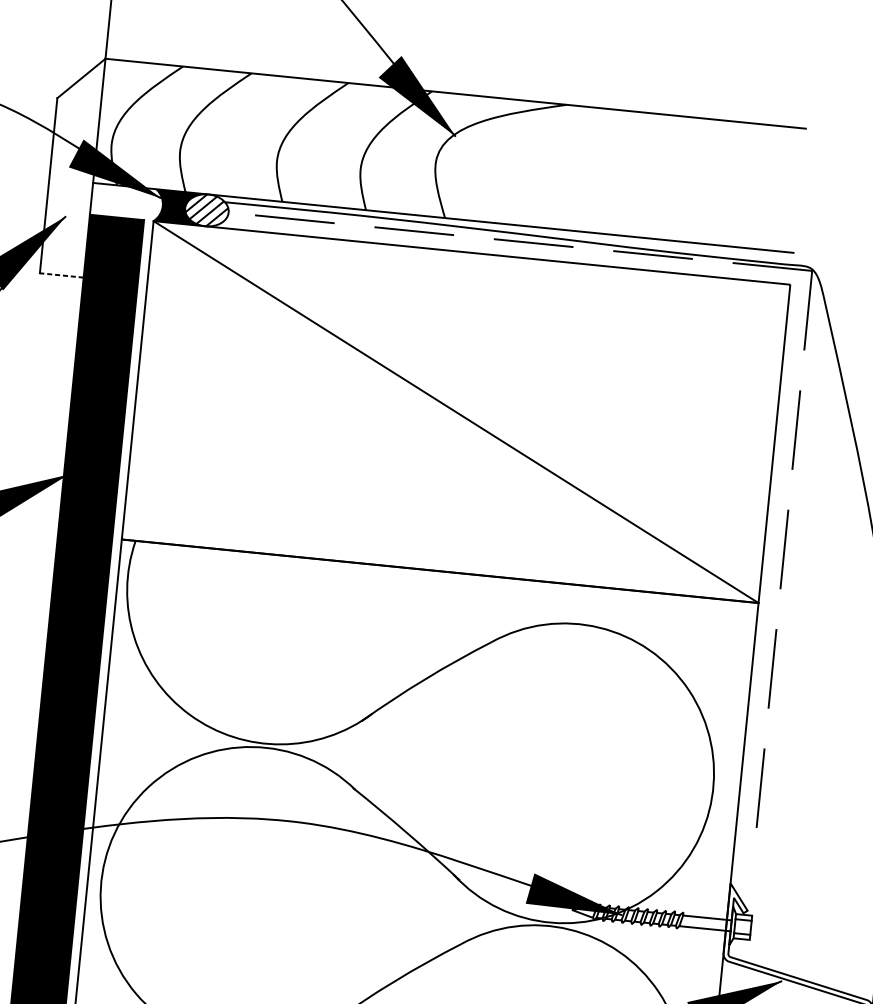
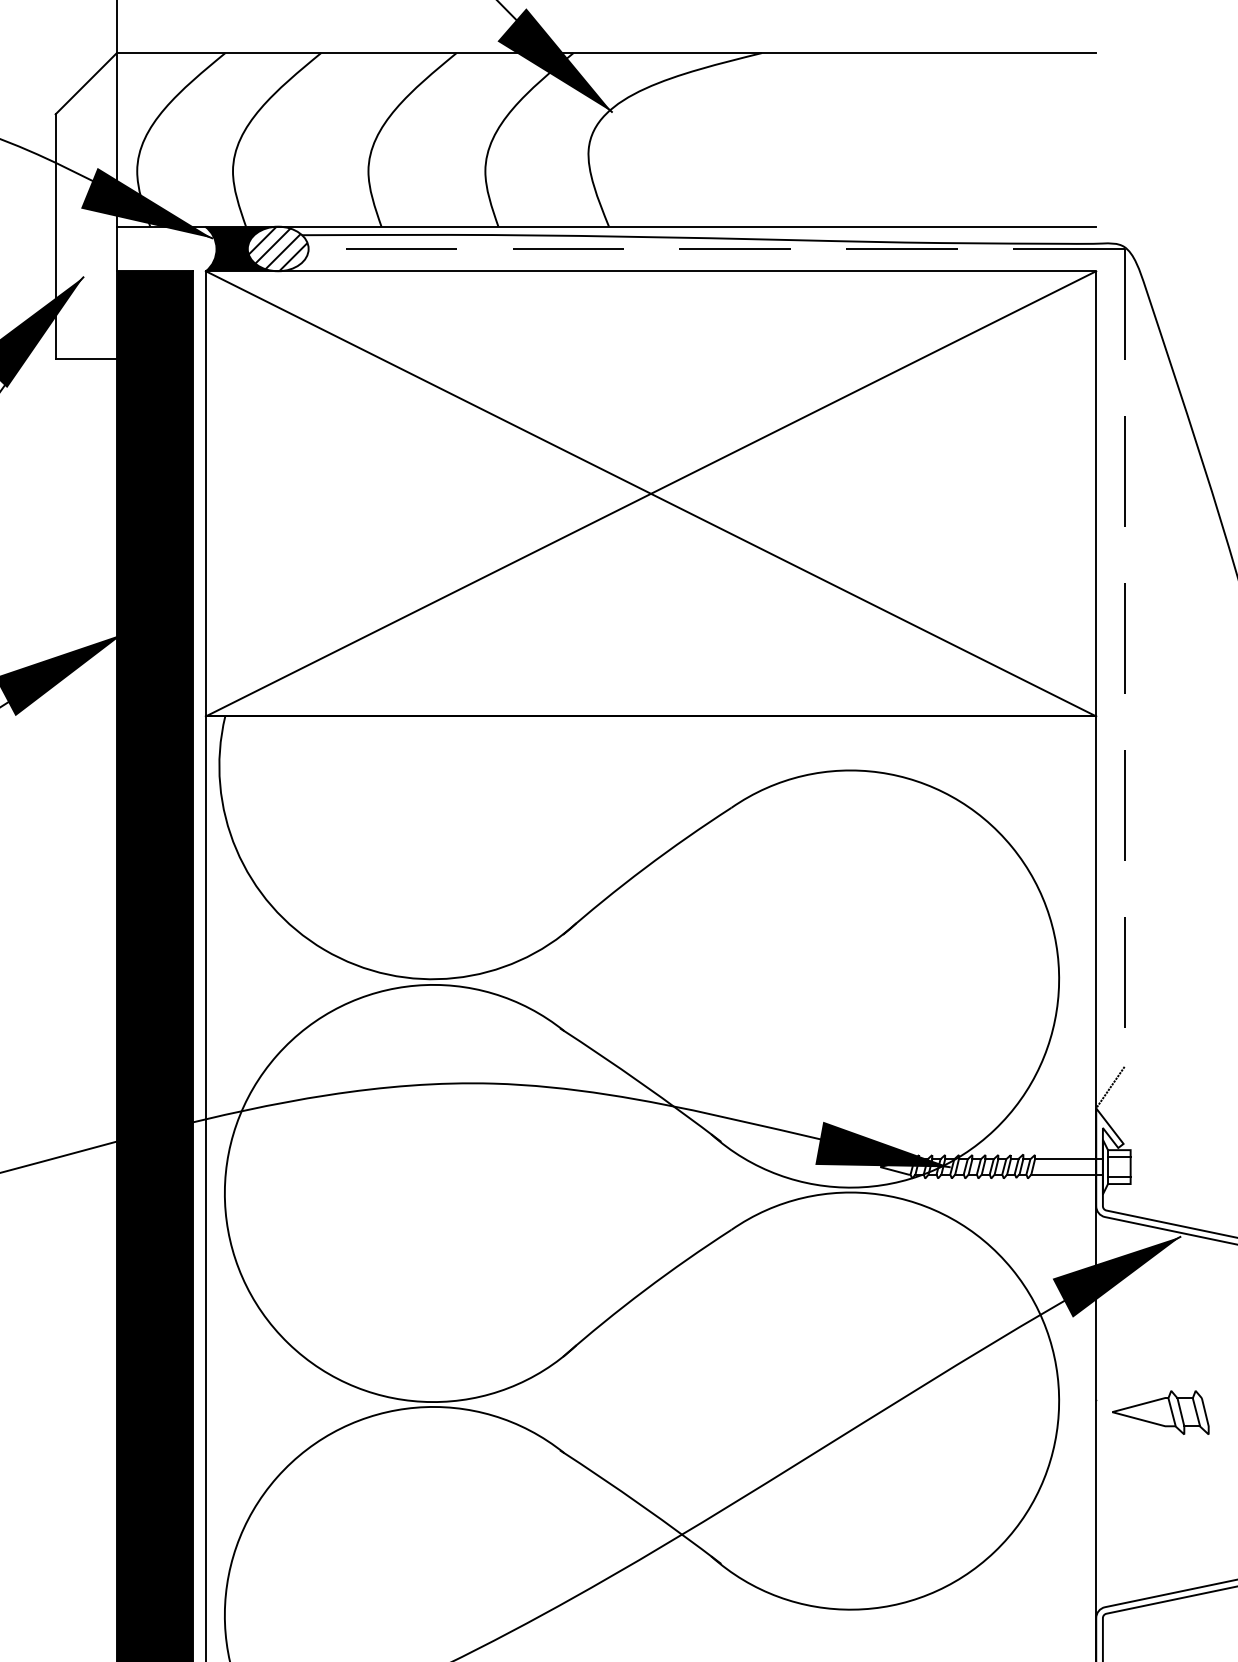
line: (61, 275) -> (86, 359), dashed -> solid
line: (455, 411) -> (650, 493), added
line: (742, 869) -> (1110, 1087), added

